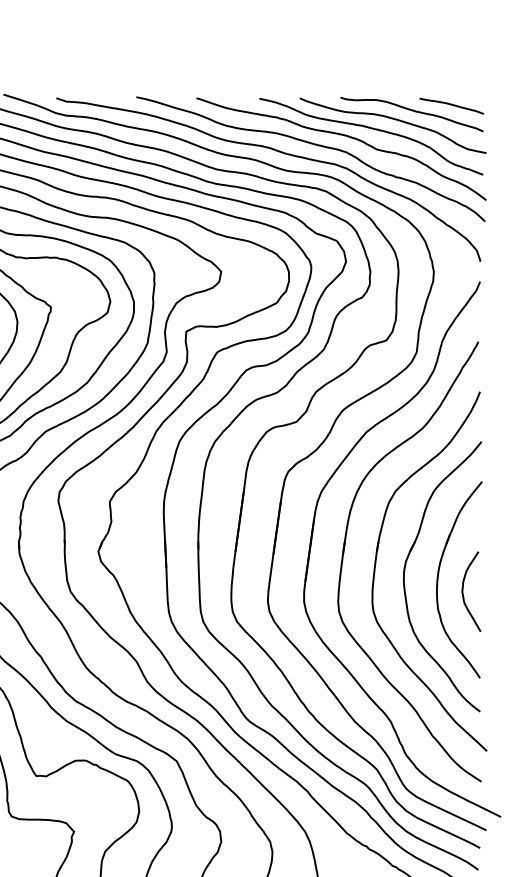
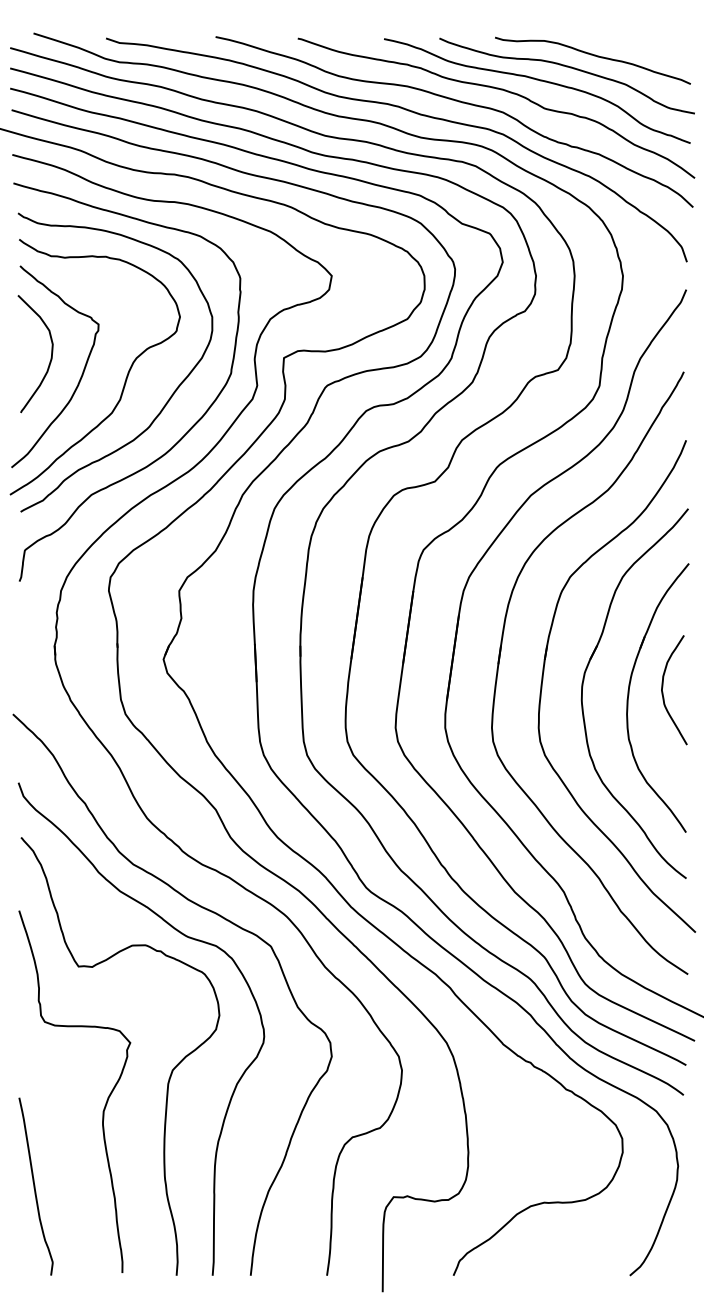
curve: (451, 105) -> (647, 48), removed
curve: (463, 593) -> (663, 692), moved

